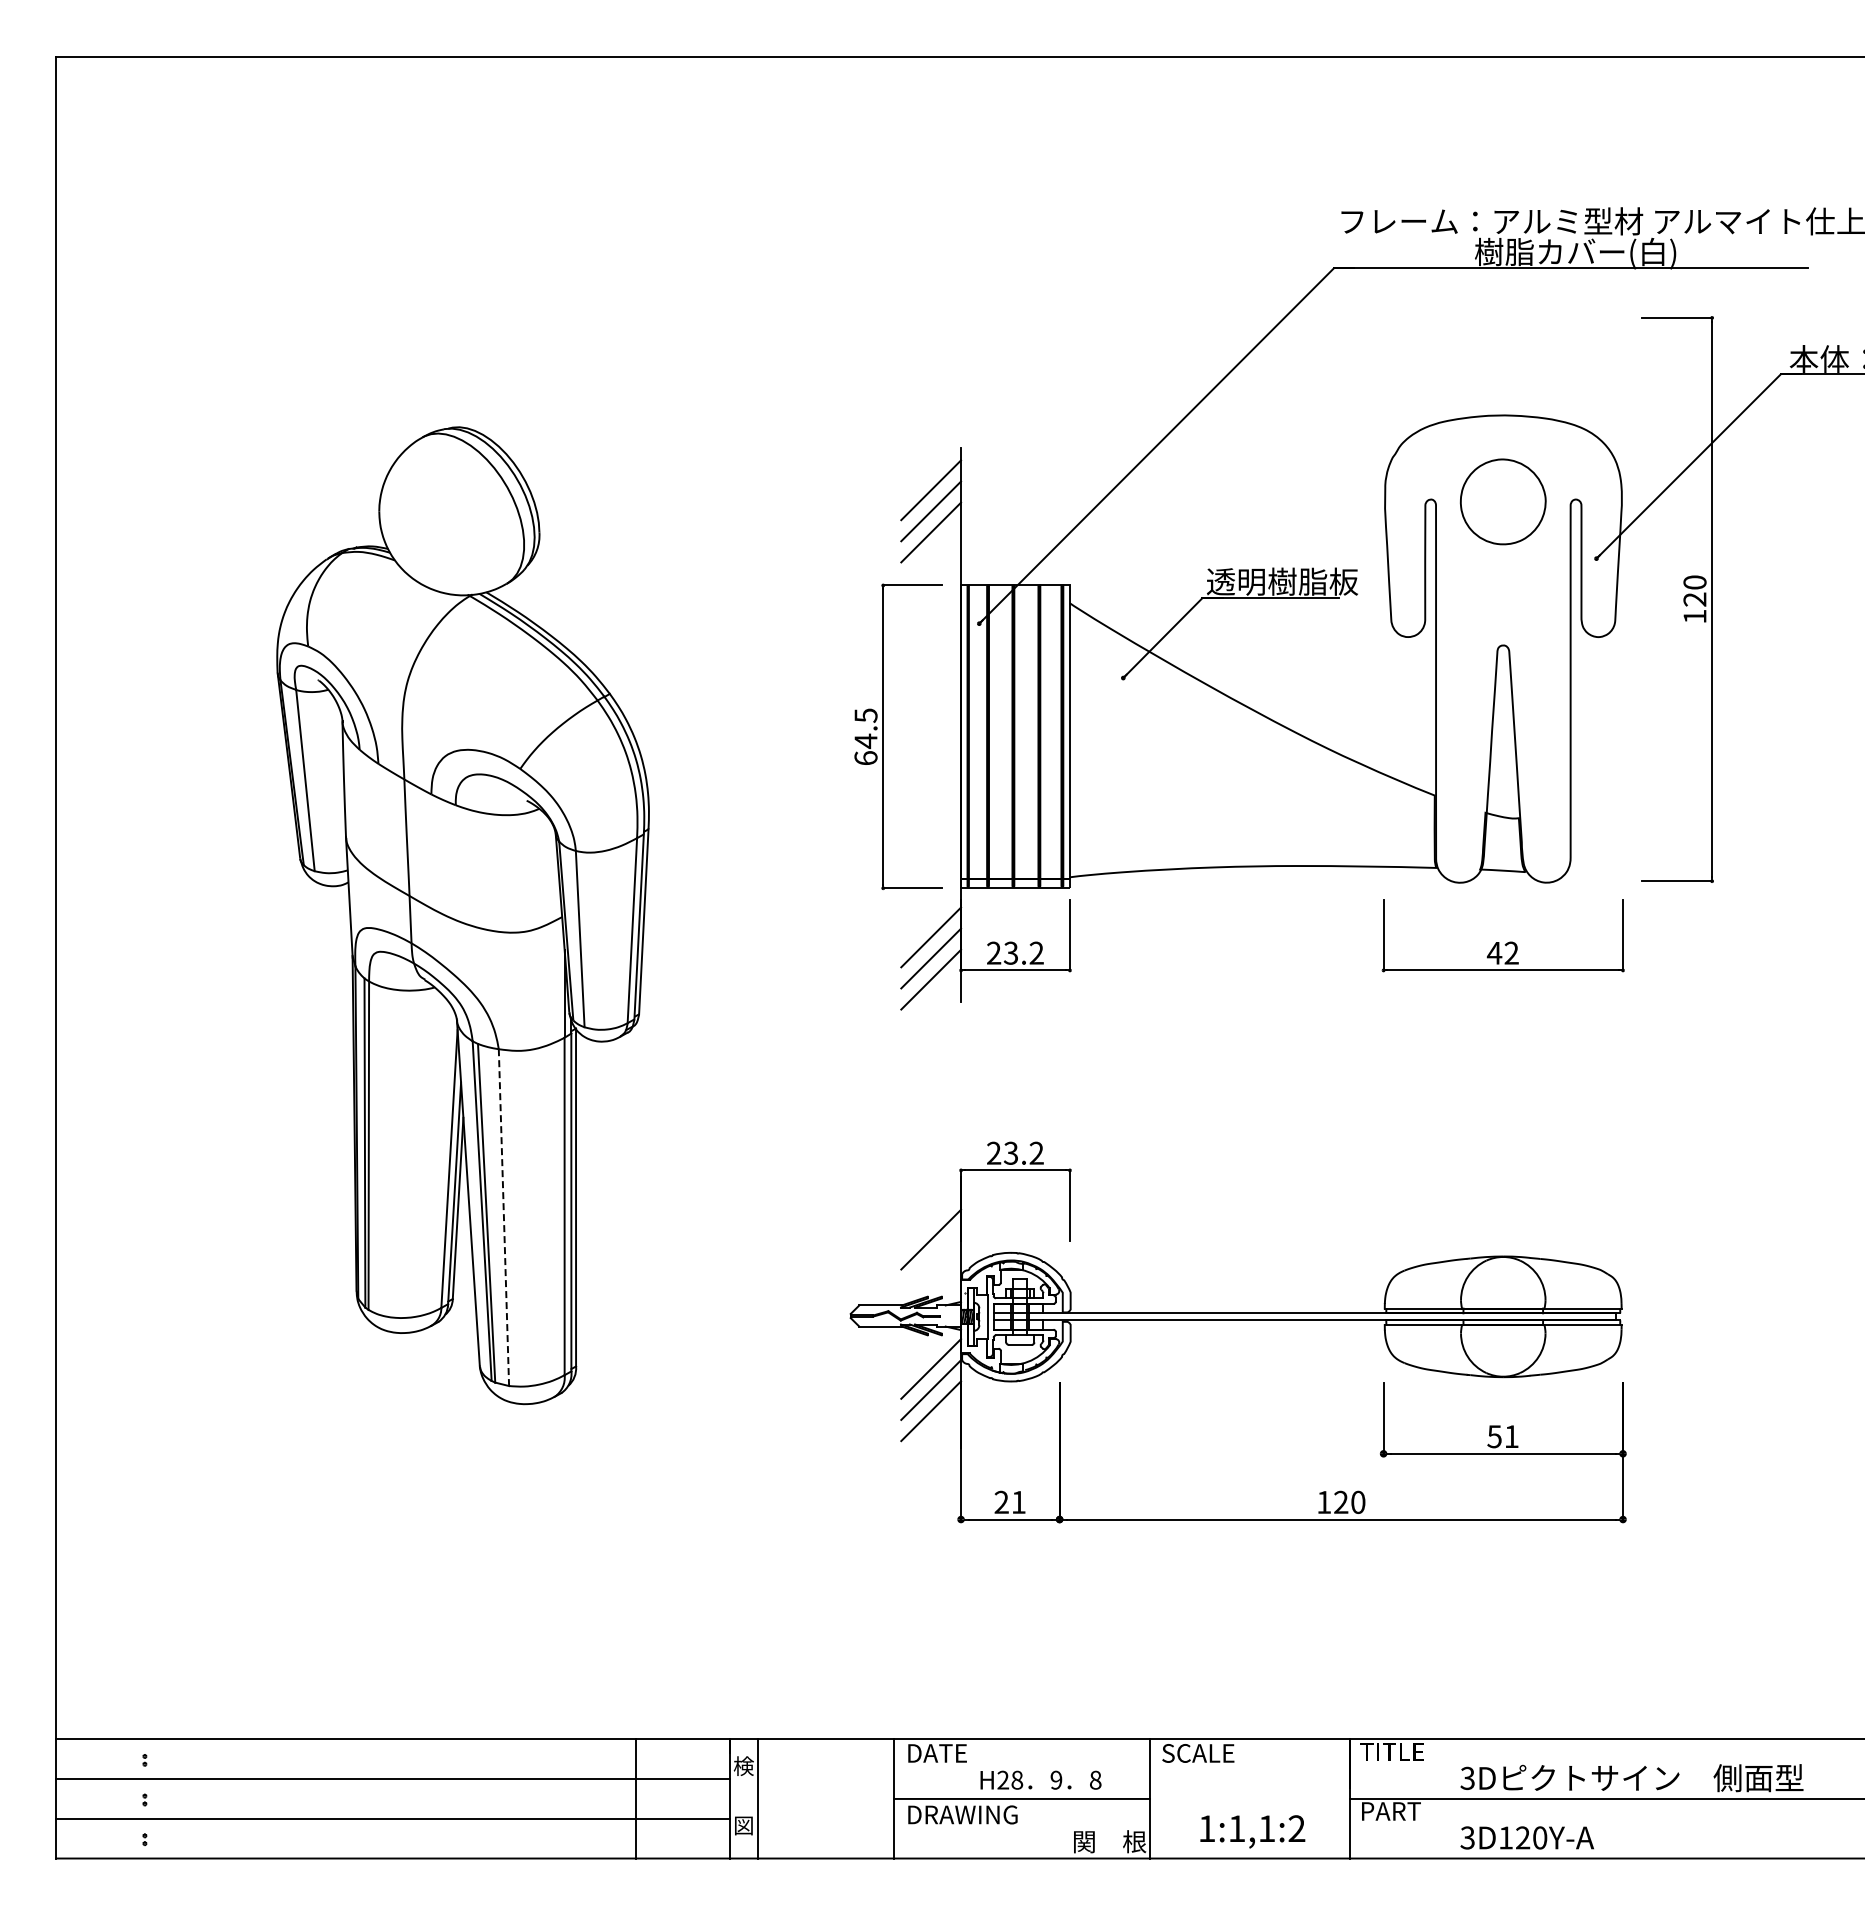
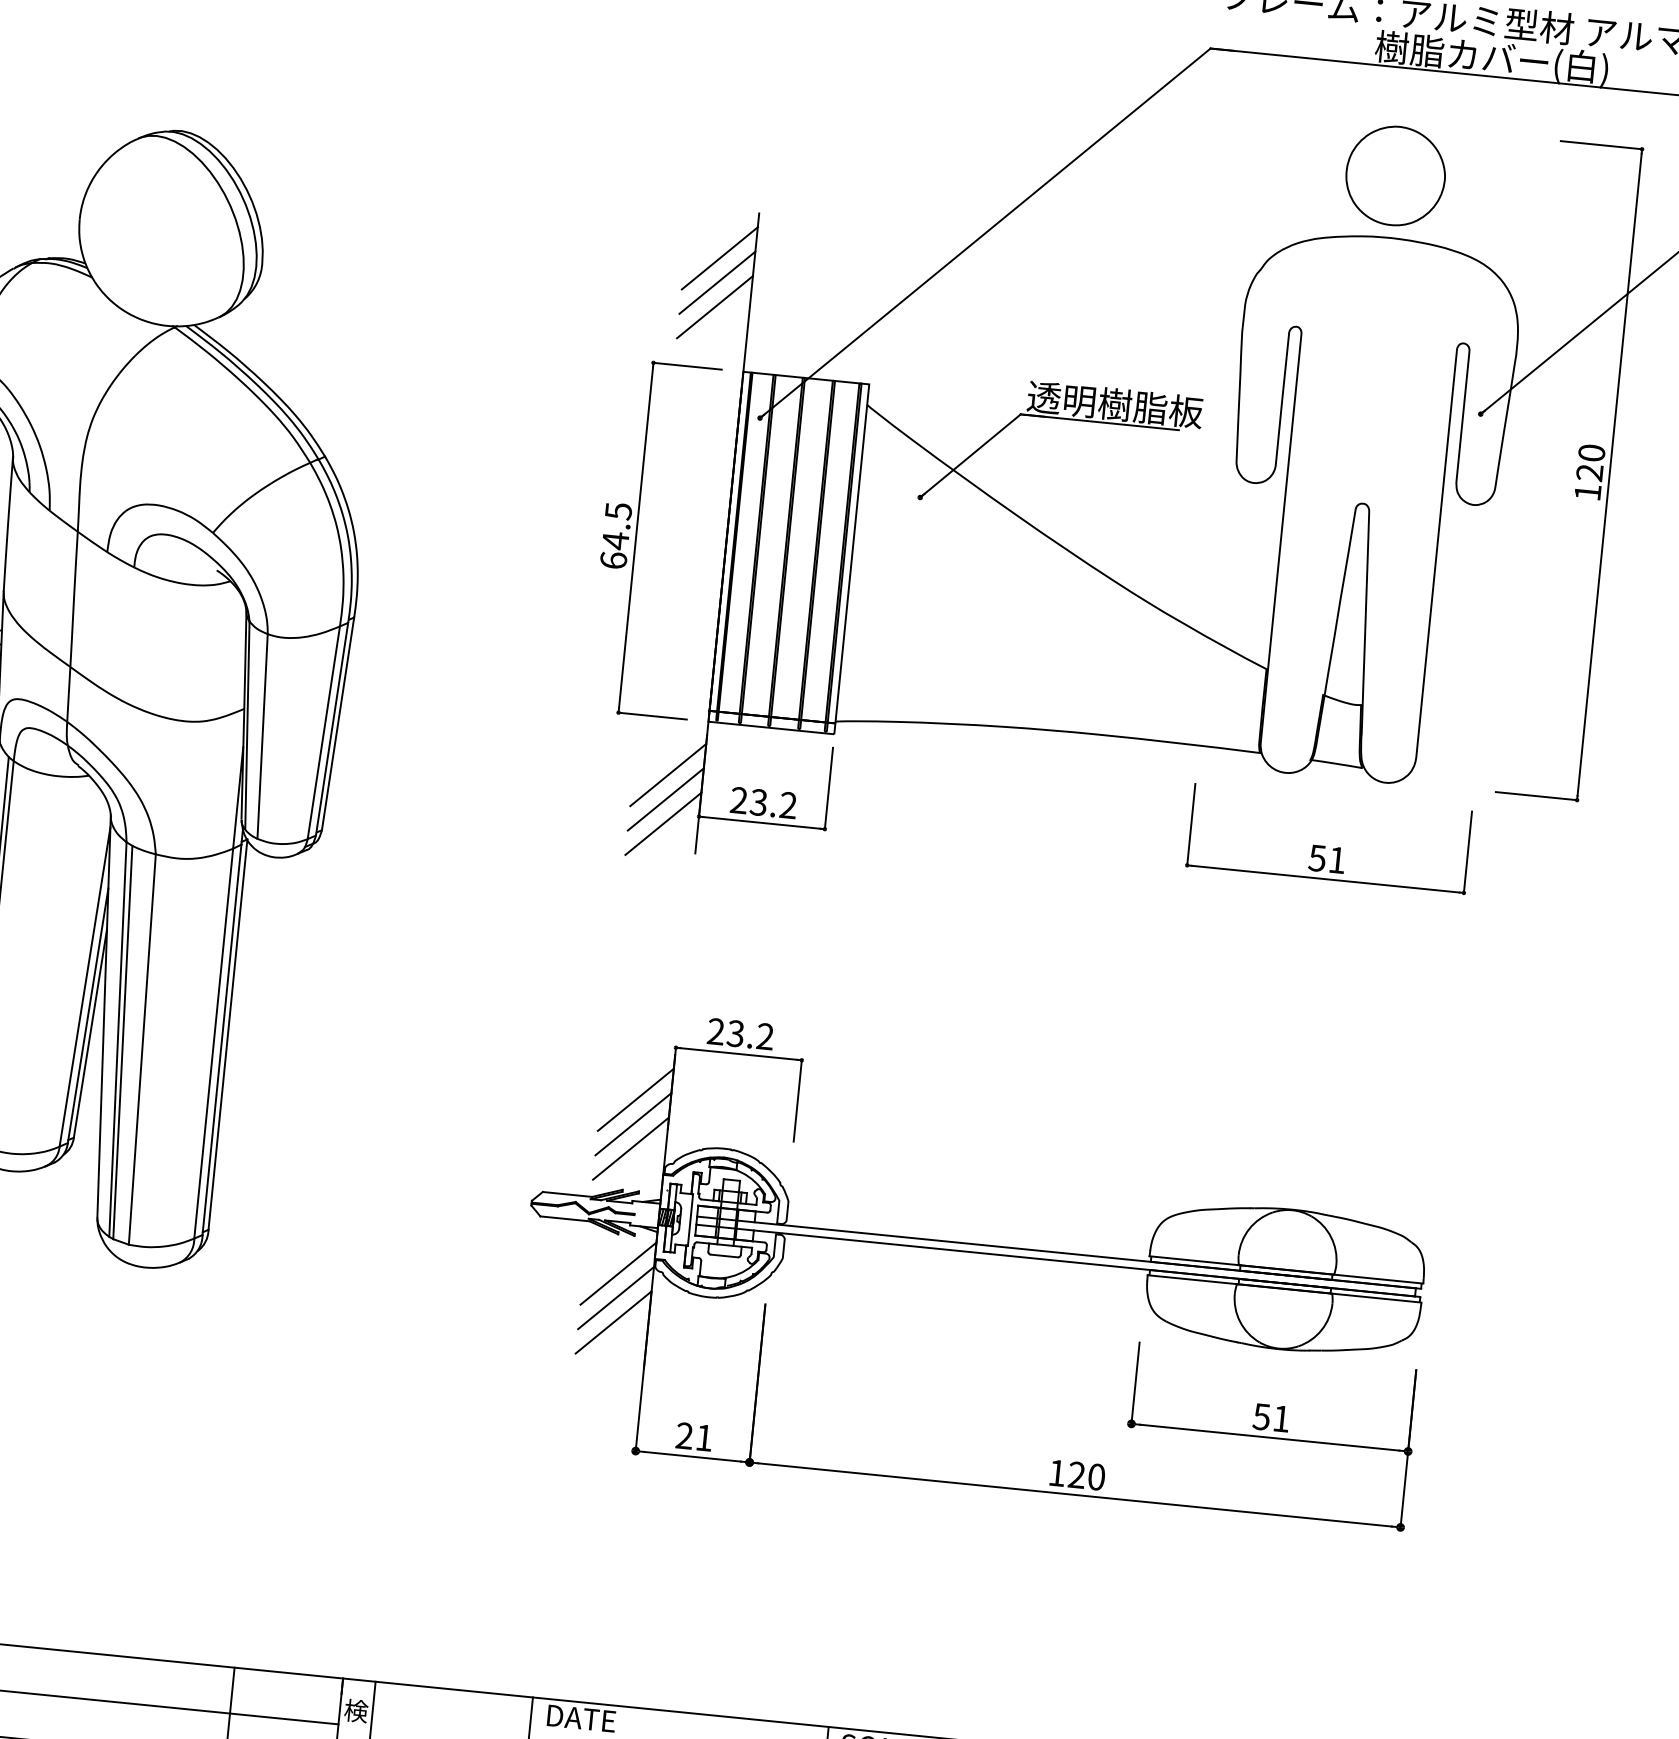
part: (1502, 501) -> (1394, 175), moved
text: (1502, 952) -> (1326, 858), 42 -> 51
line: (503, 1217) -> (141, 1049), dashed -> solid
line: (931, 1218) -> (636, 1099), added
line: (931, 1260) -> (631, 1148), added

